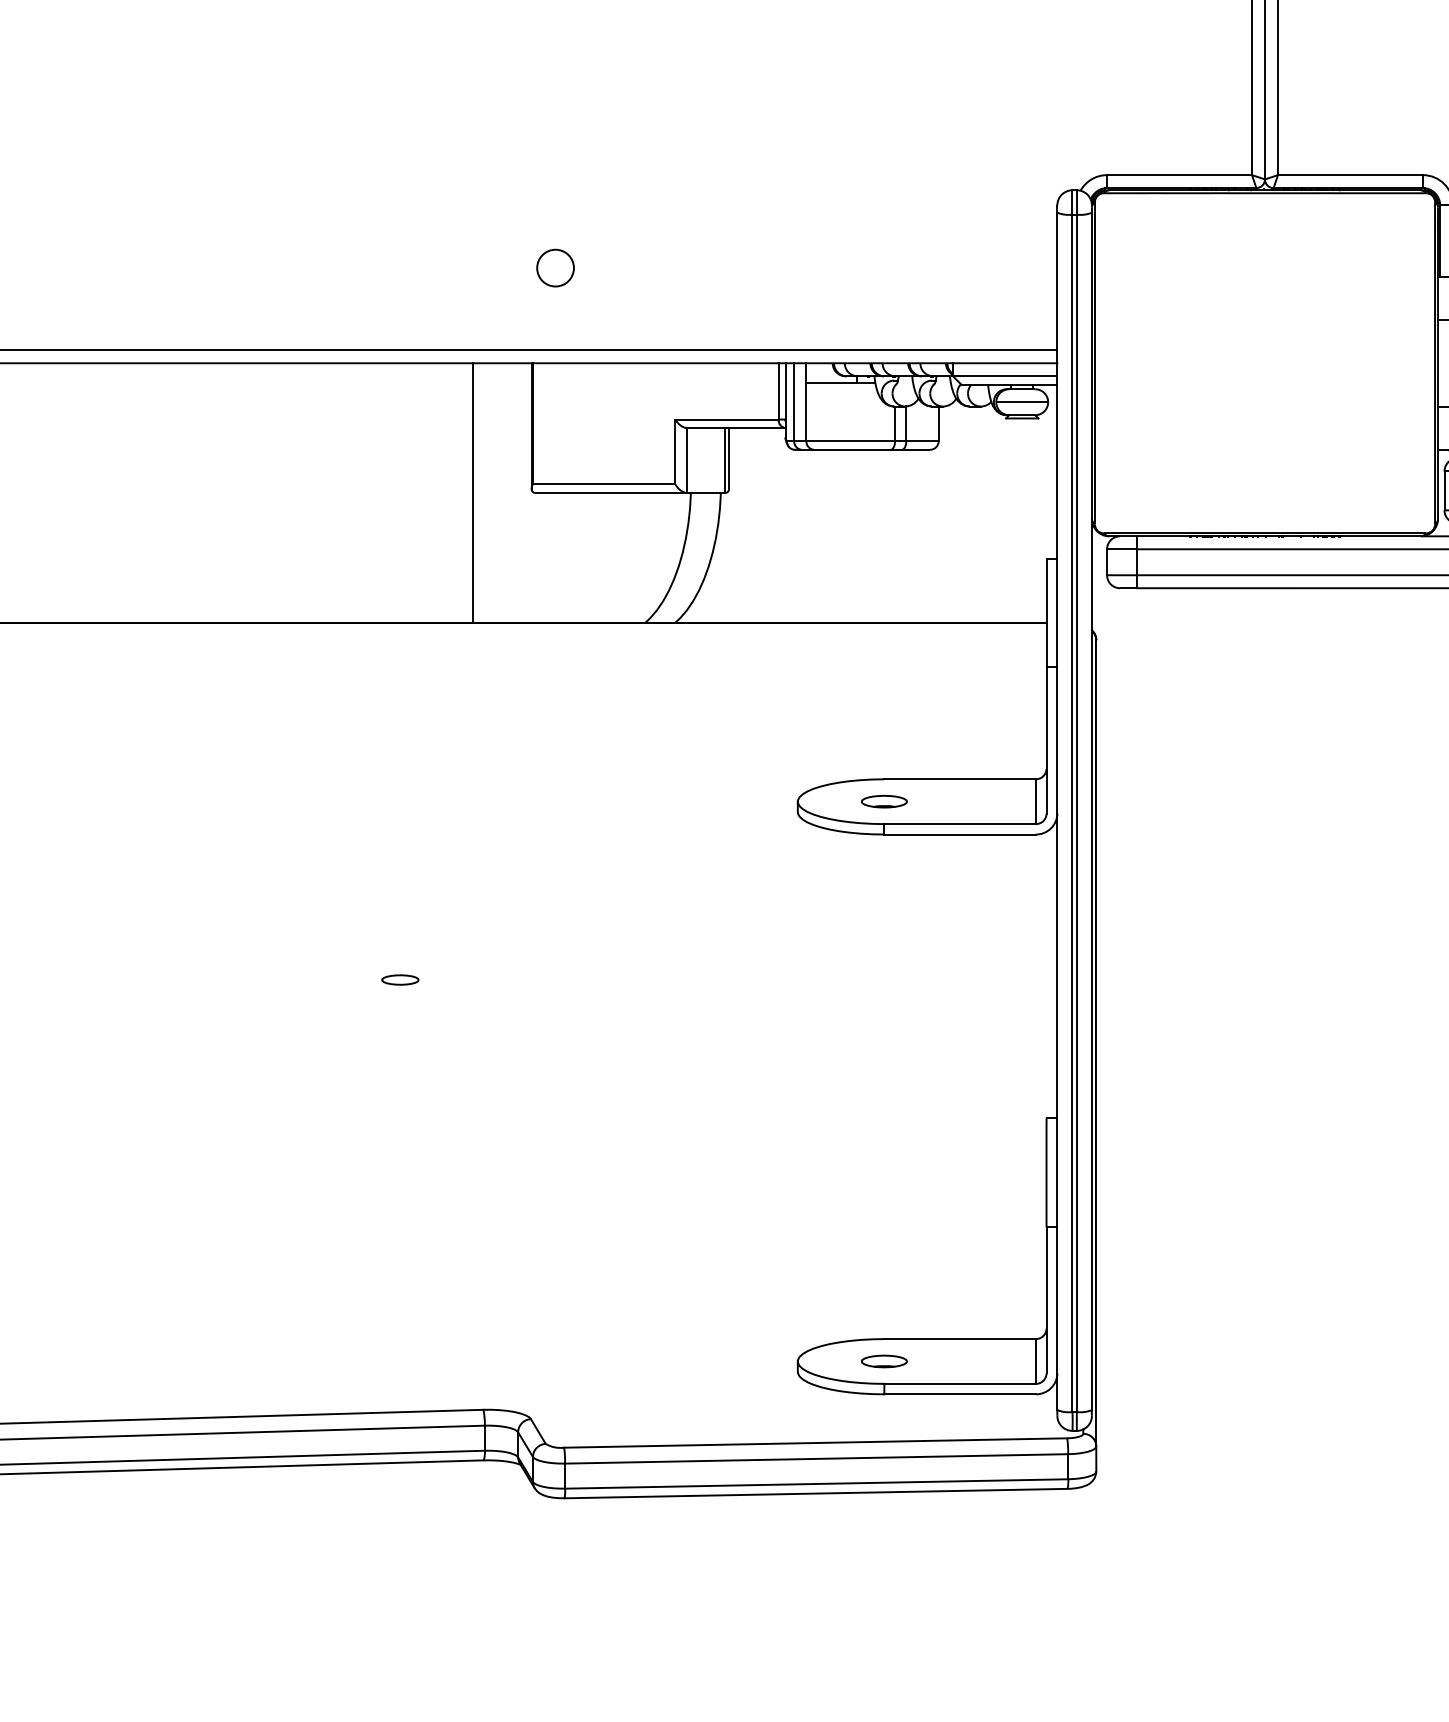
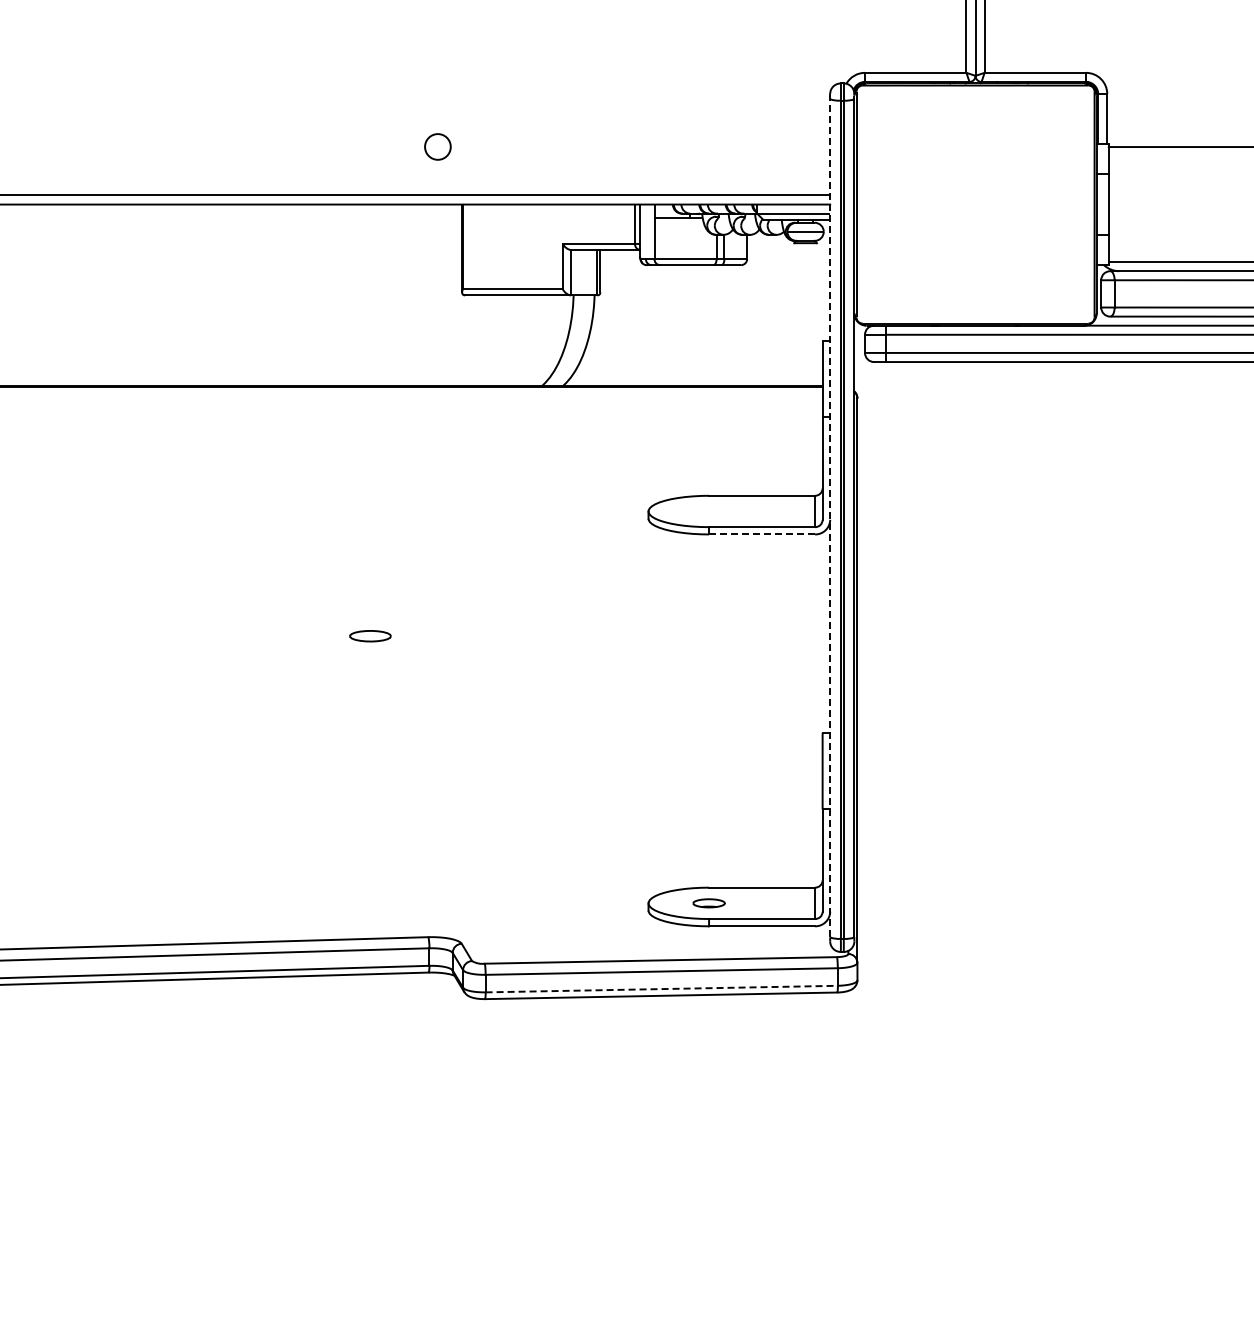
circle: (554, 267) -> (437, 146), moved
line: (793, 401) -> (645, 231), removed
line: (472, 493) -> (420, 295), removed
part: (883, 801) -> (708, 511), removed
line: (1057, 810) -> (830, 517), solid -> dashed
line: (960, 834) -> (762, 534), solid -> dashed
part: (399, 980) -> (369, 636), size x1.6
line: (817, 1484) -> (662, 989), solid -> dashed

